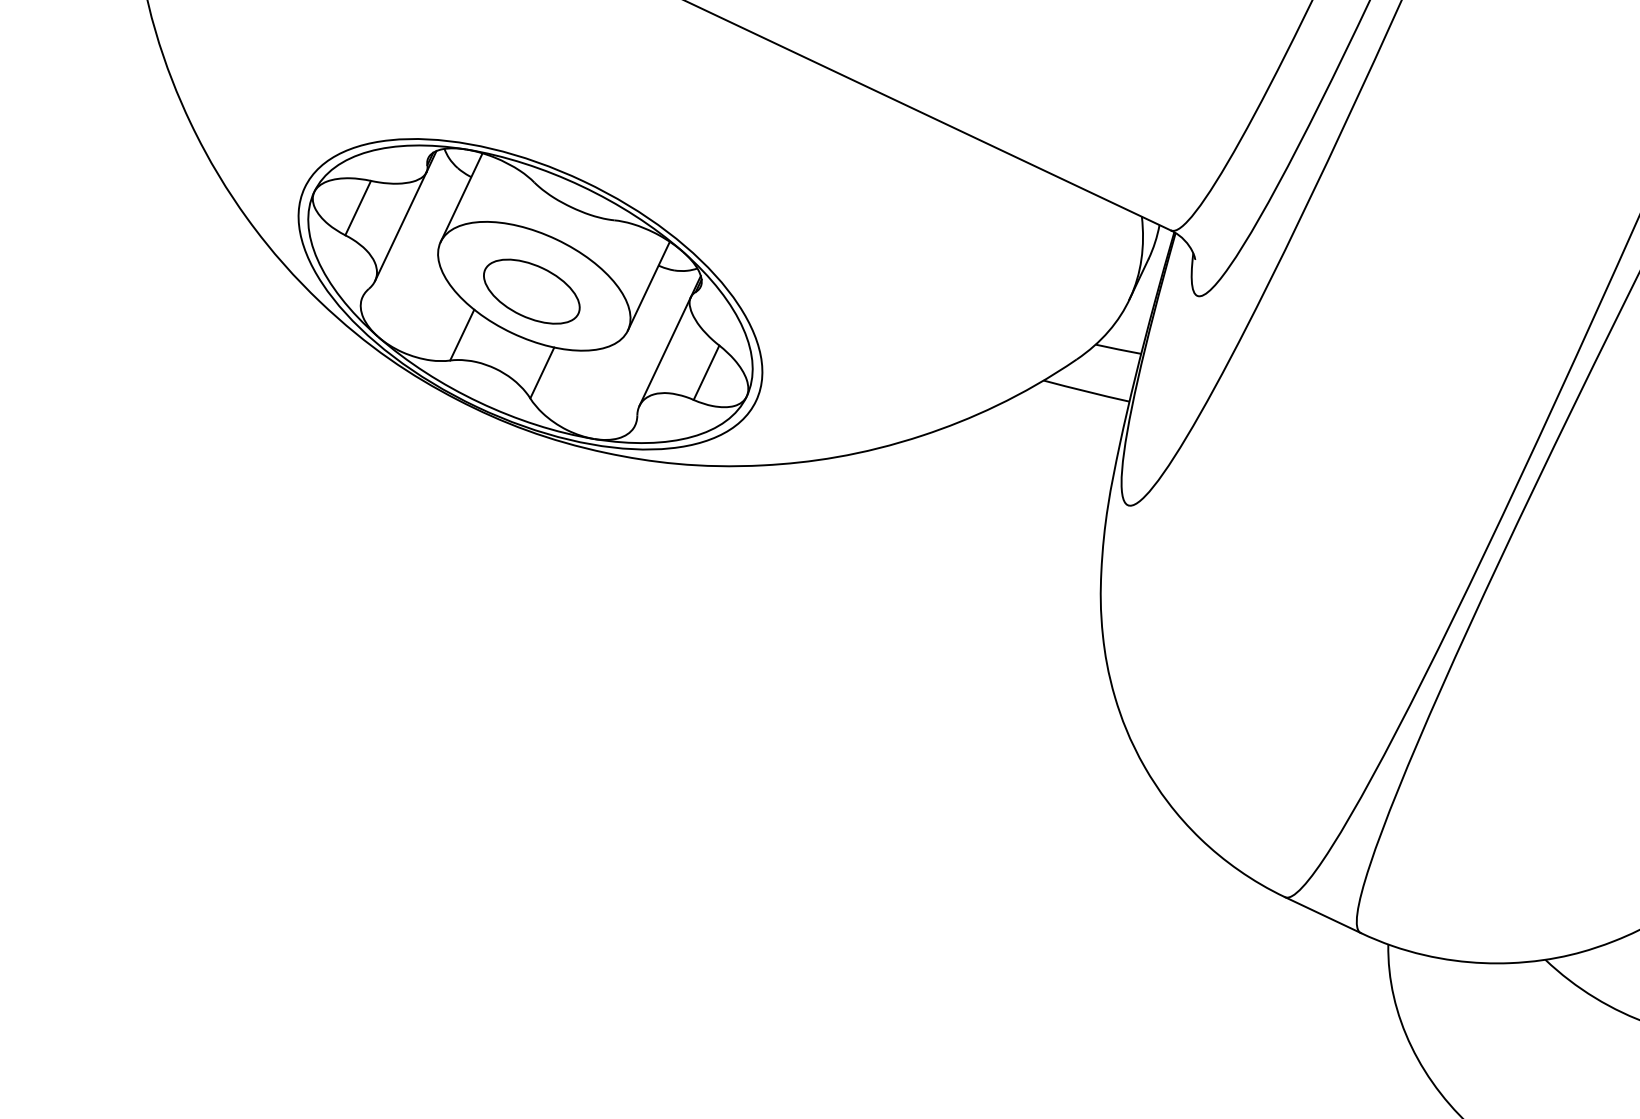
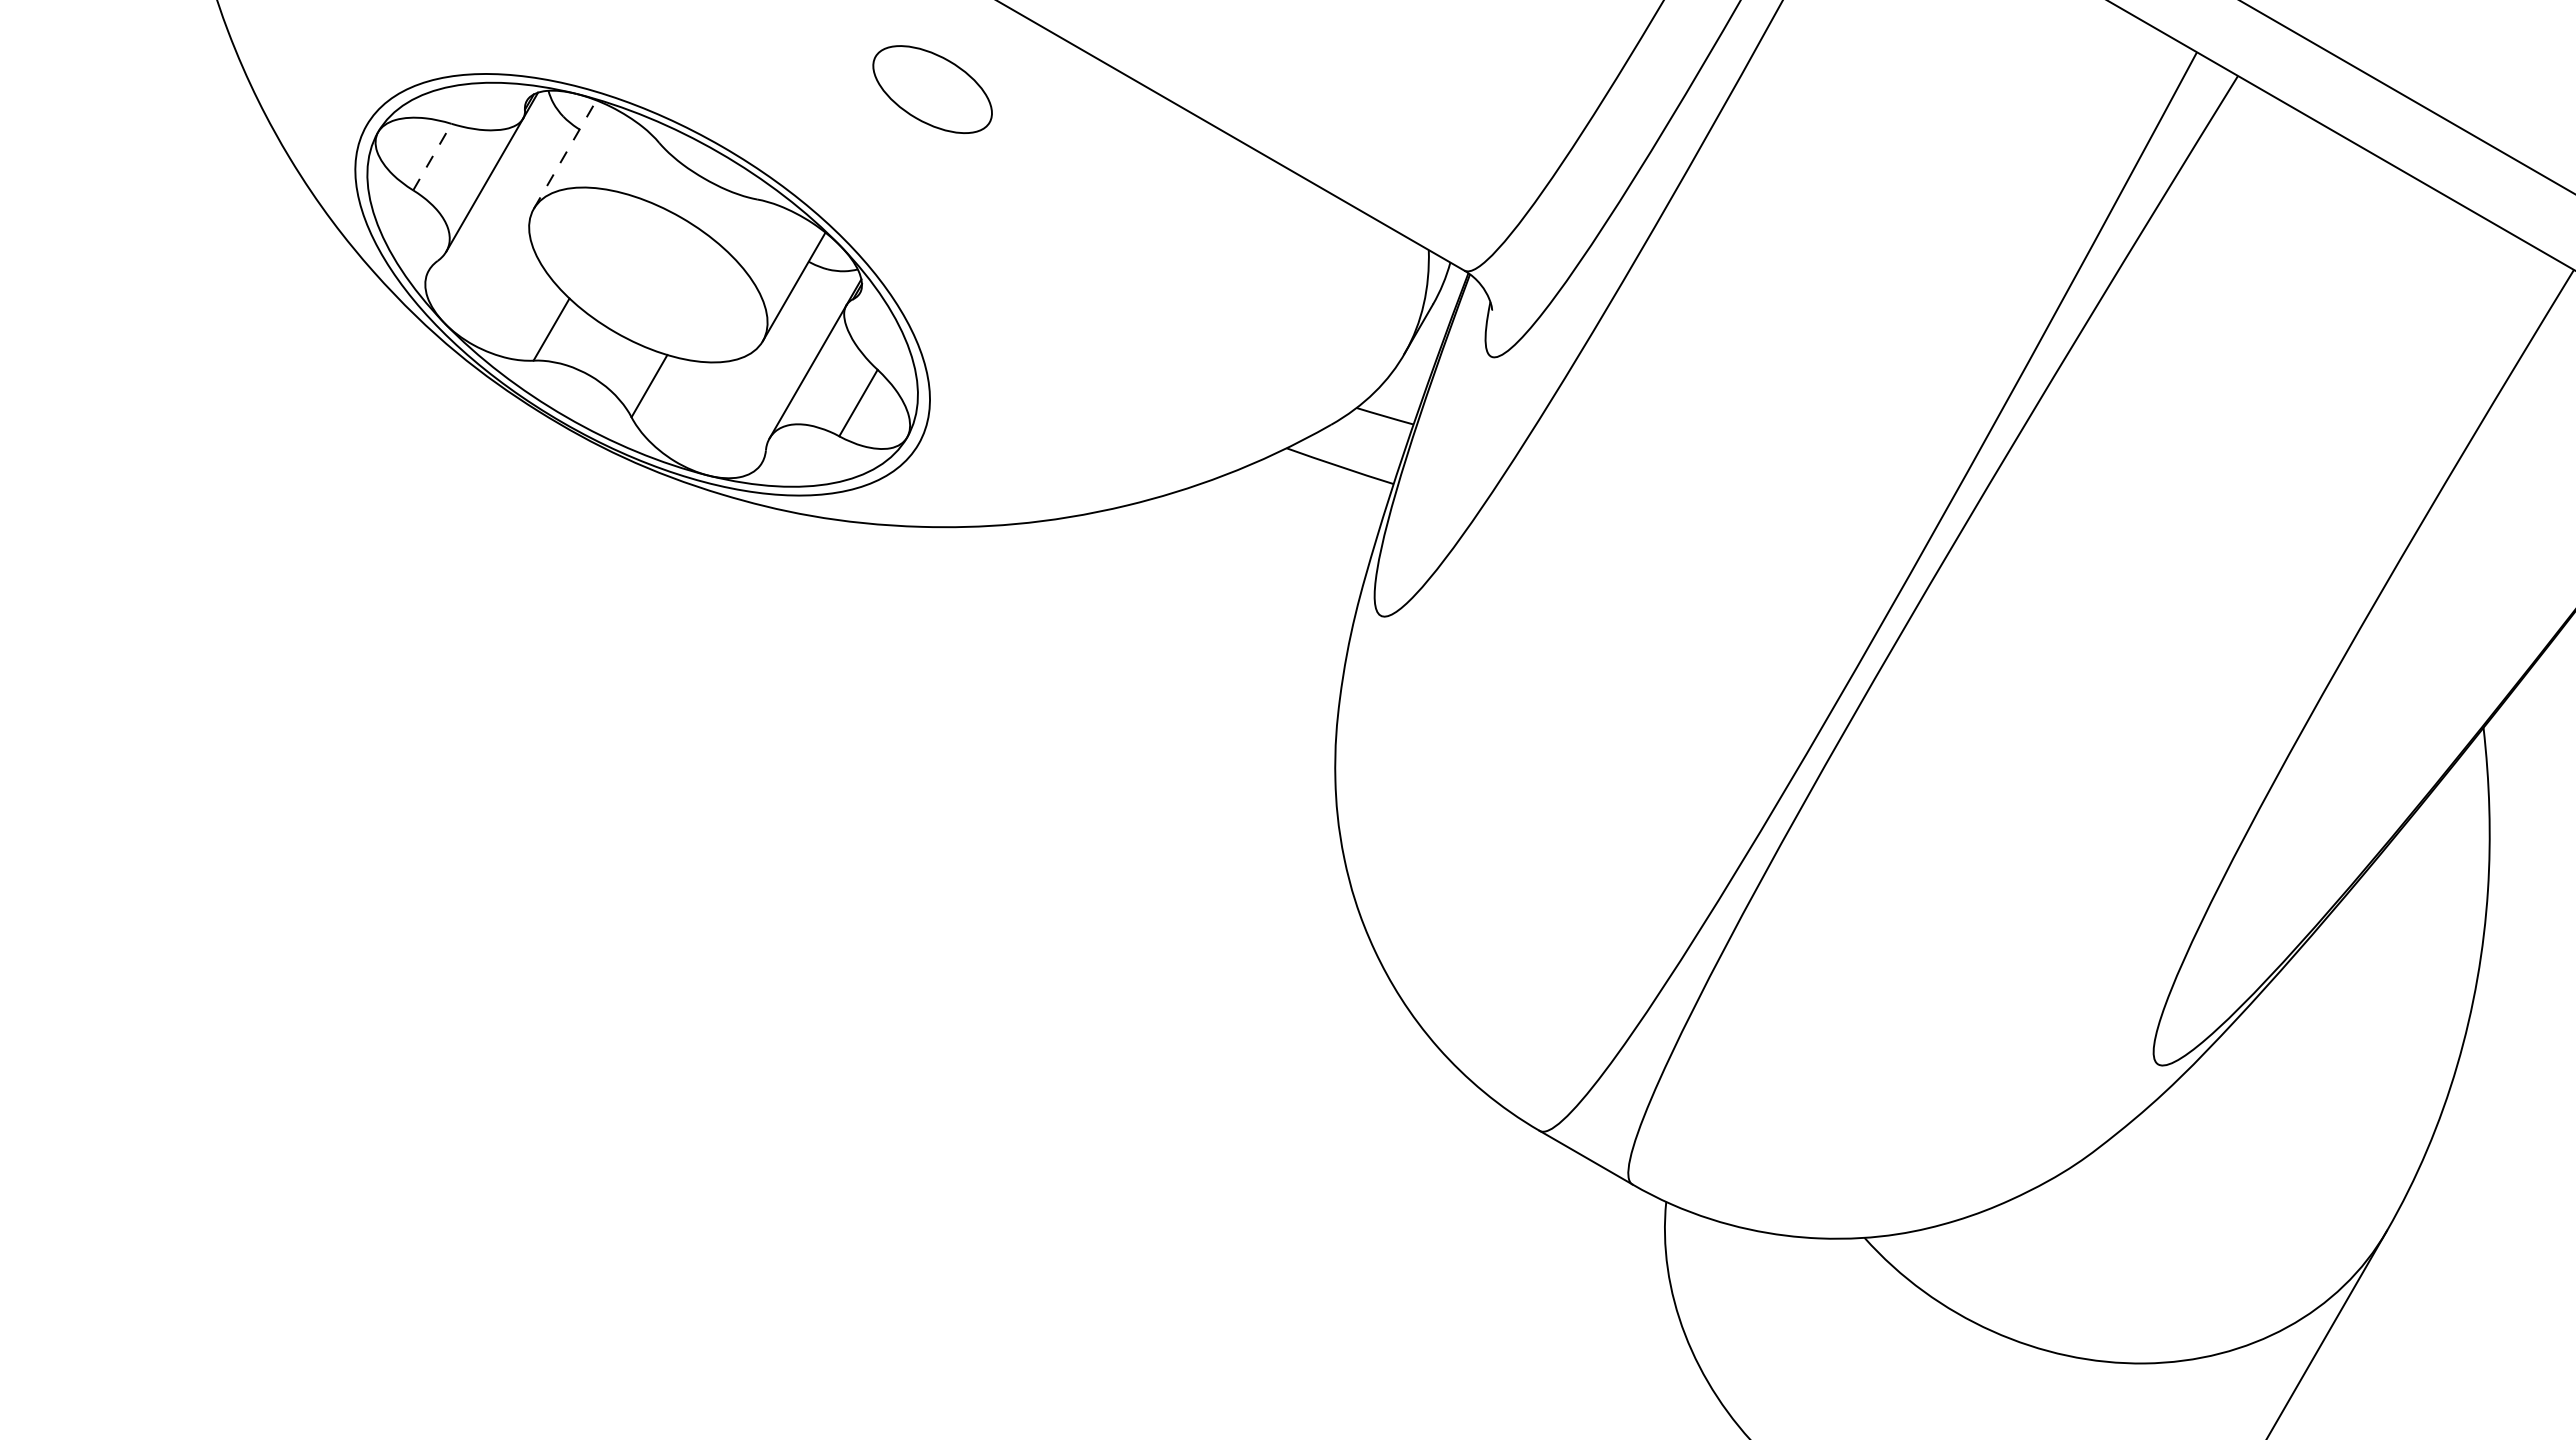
line: (461, 197) -> (565, 154), solid -> dashed
line: (358, 207) -> (432, 156), solid -> dashed
part: (531, 291) -> (932, 89), moved

